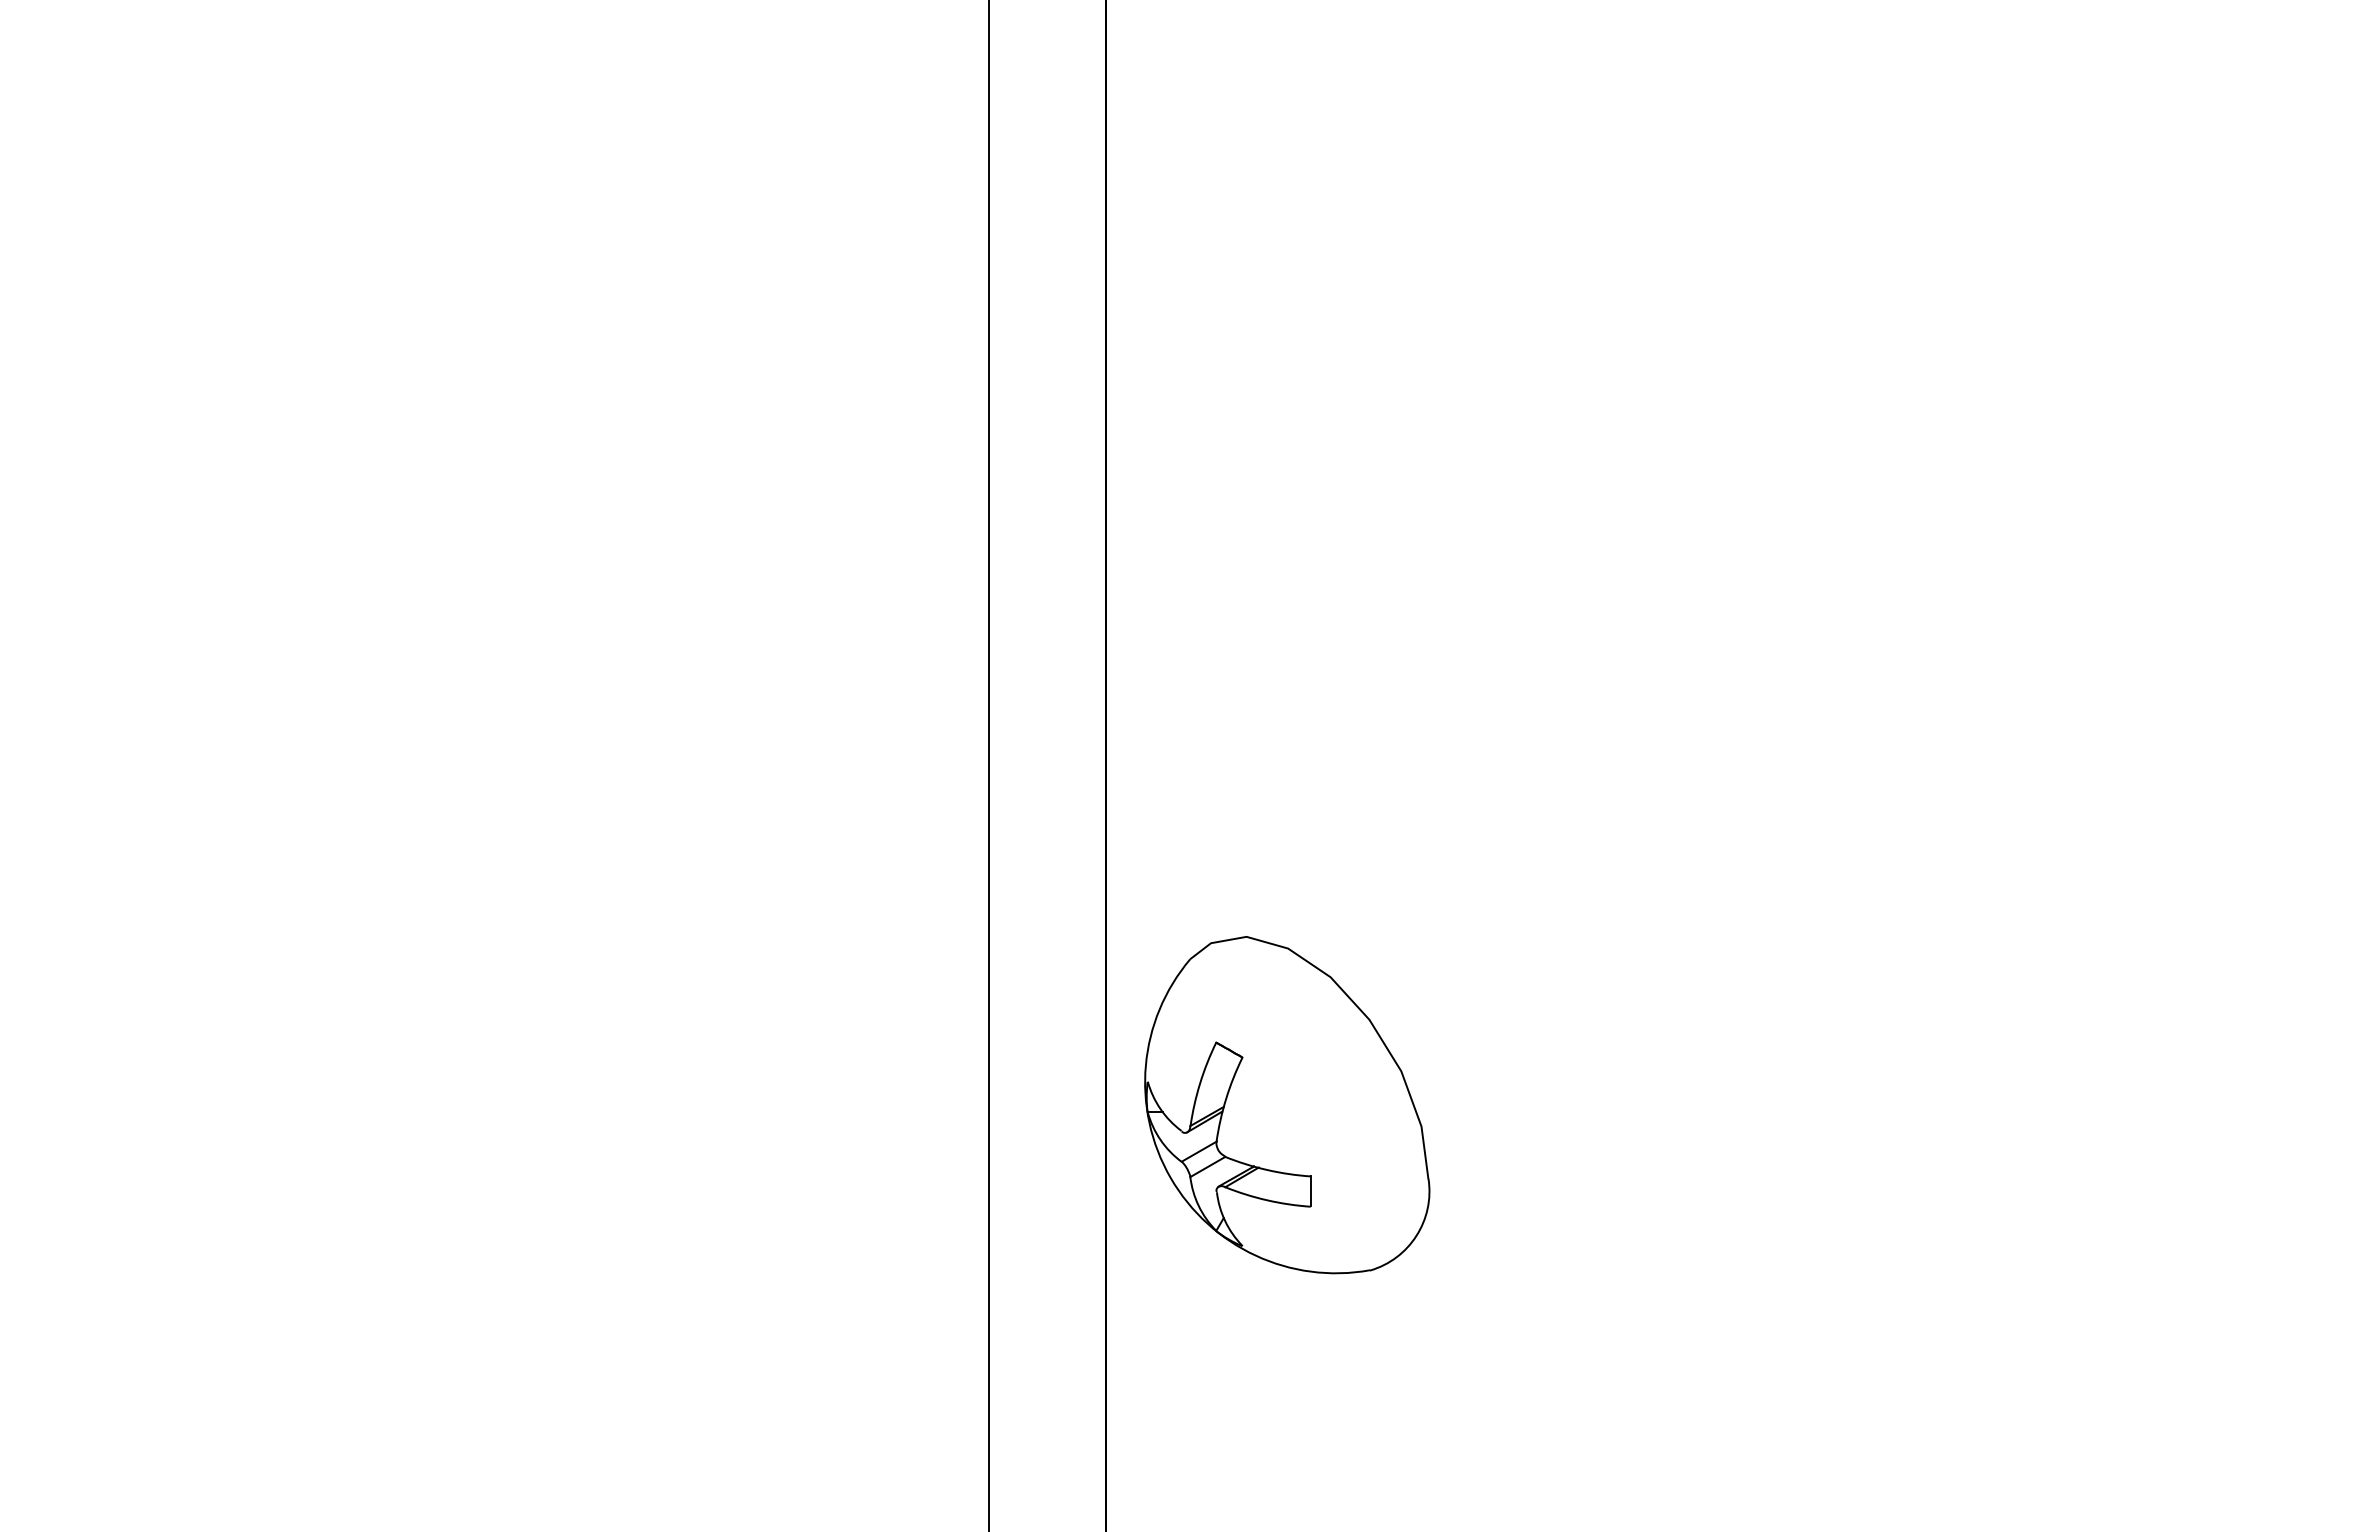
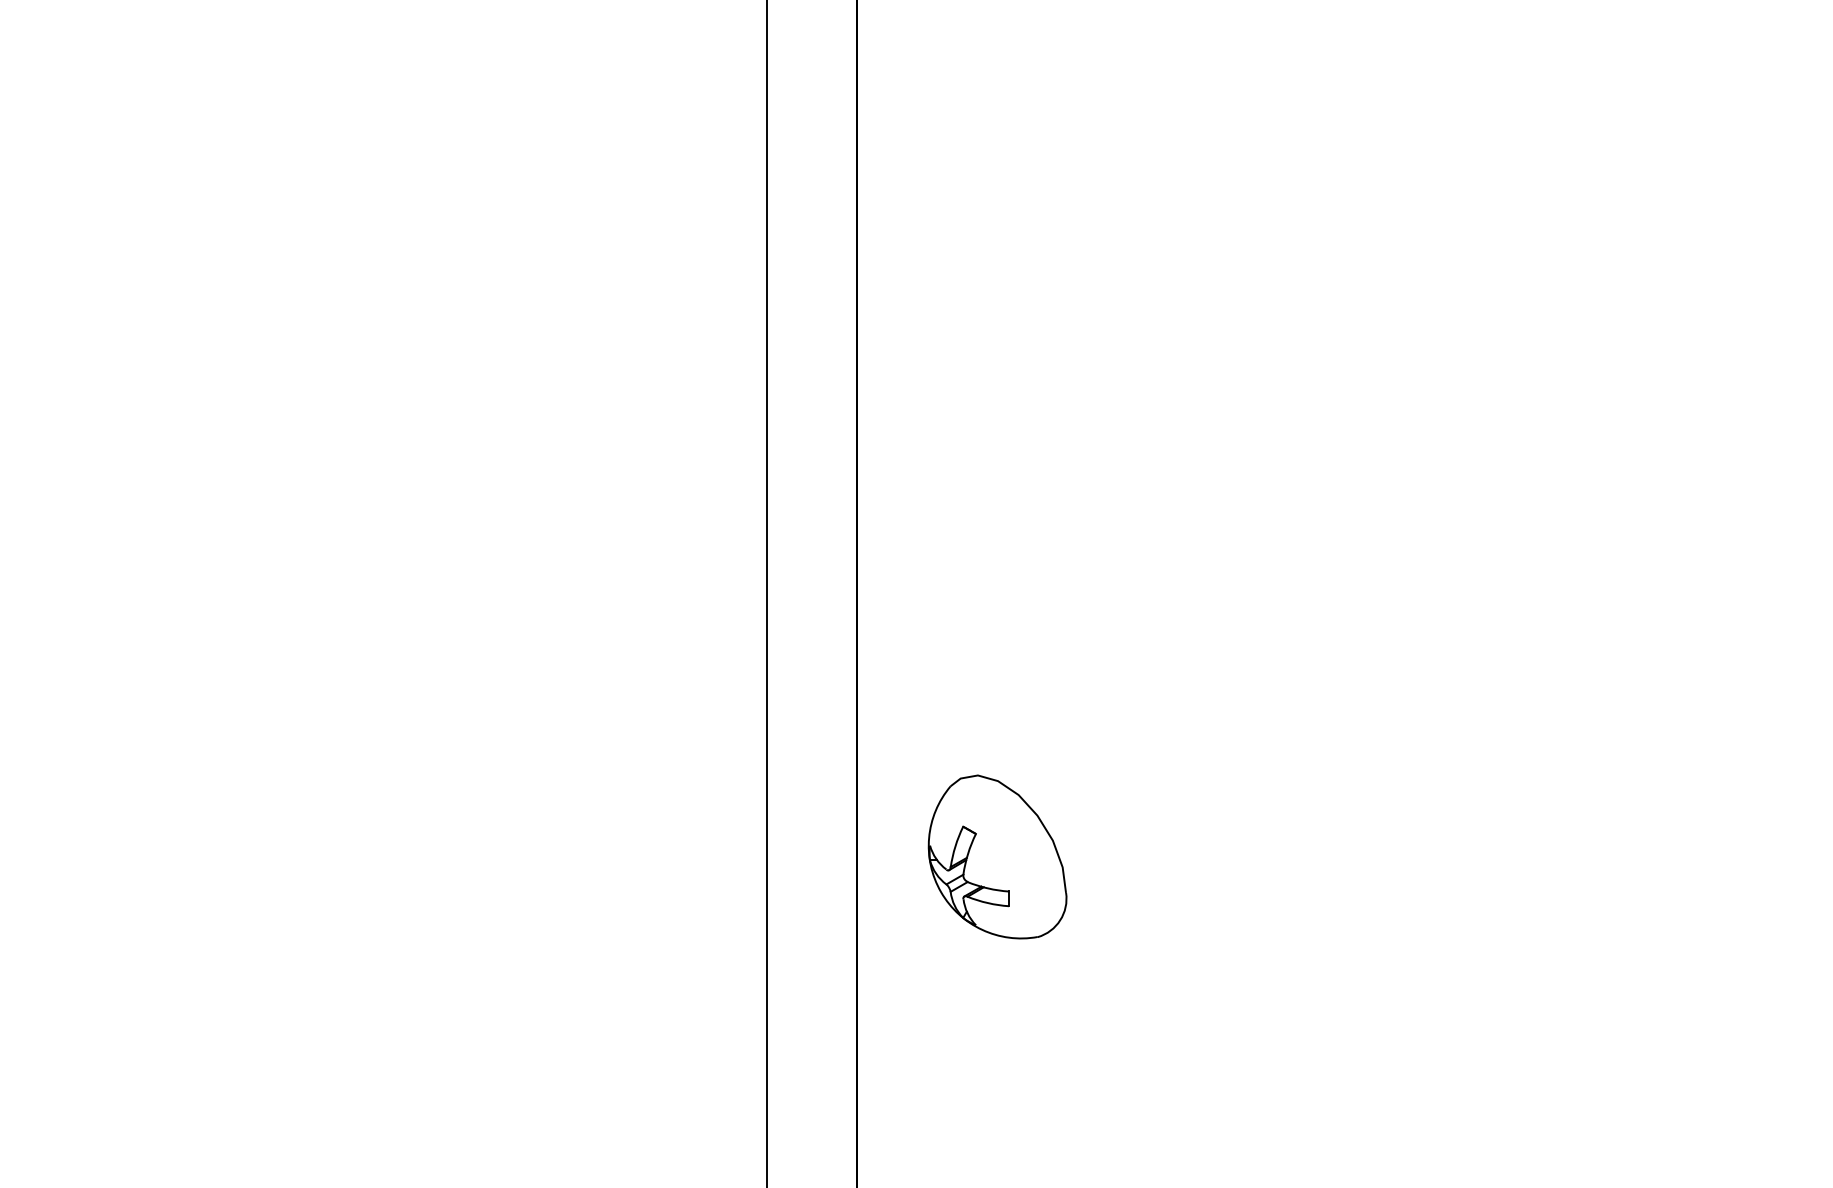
part: (1286, 1105) -> (997, 857), size x0.62

